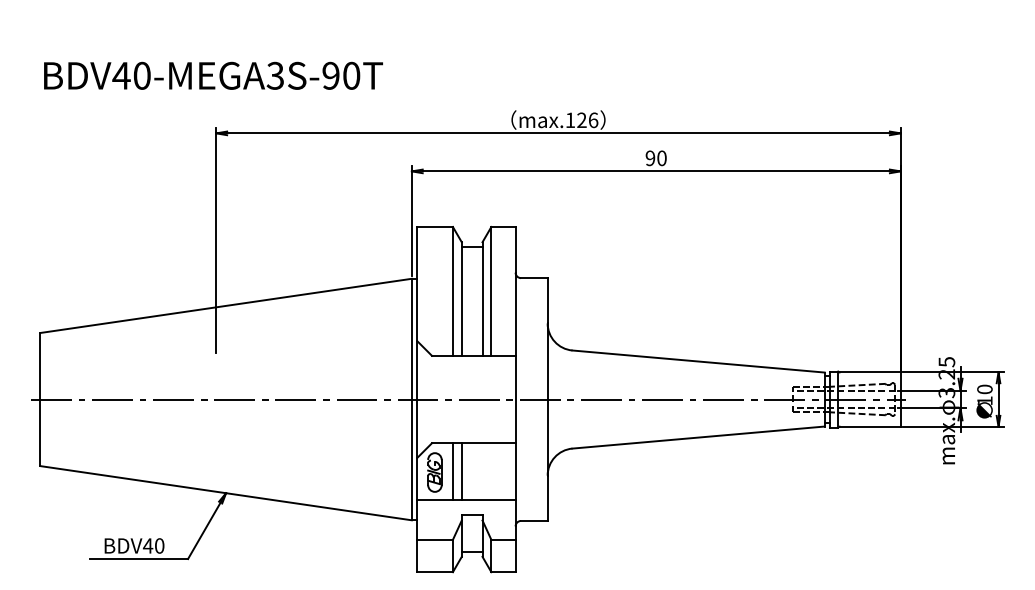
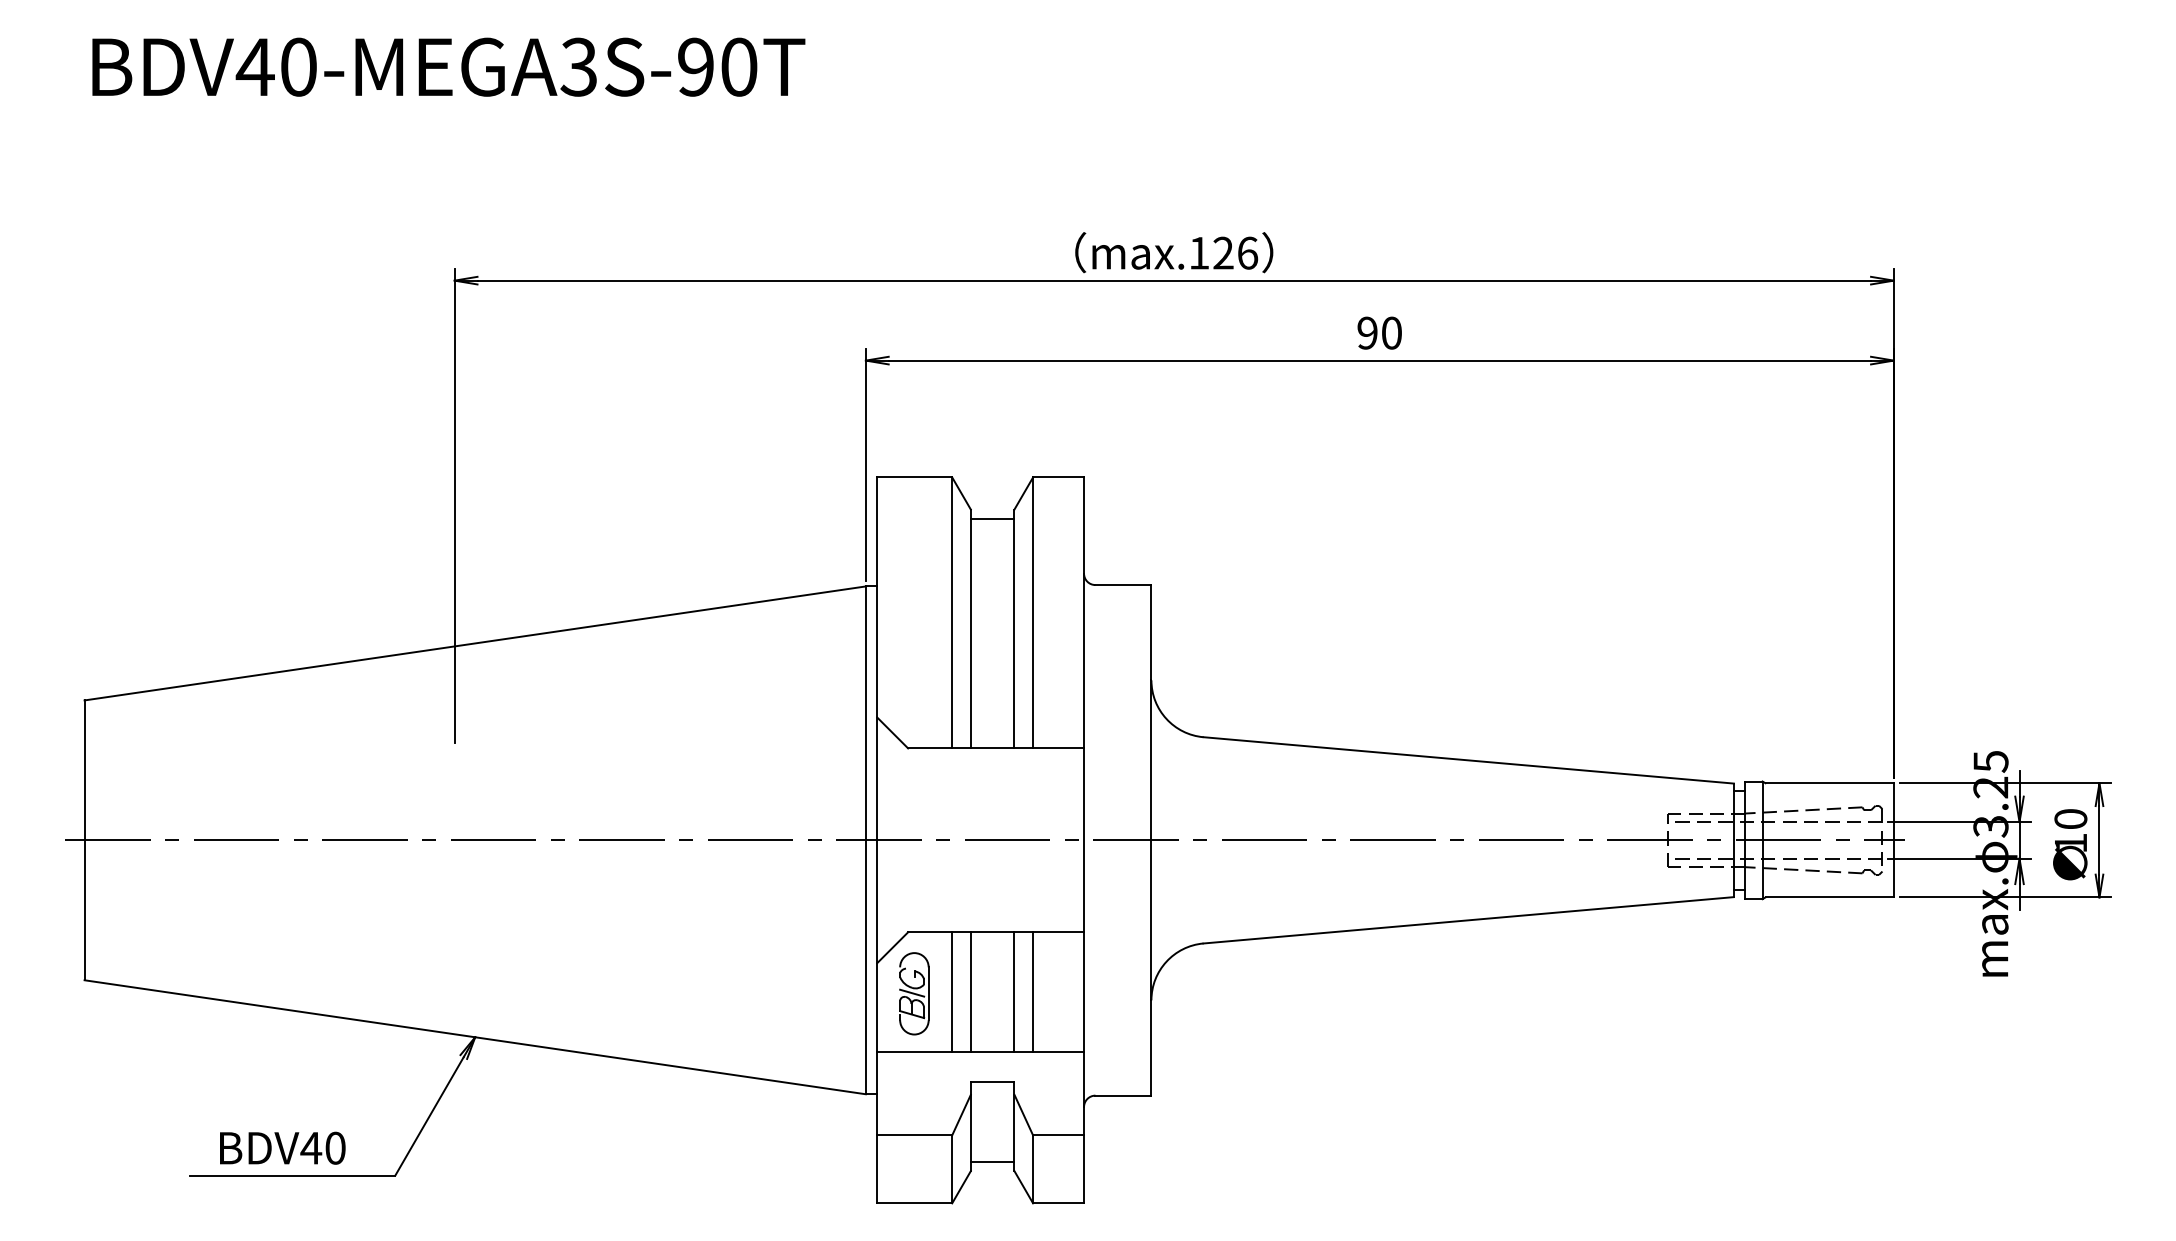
text: (213, 75) -> (448, 66), moved
line: (482, 471) -> (1014, 991), added
line: (491, 471) -> (1033, 991), added

